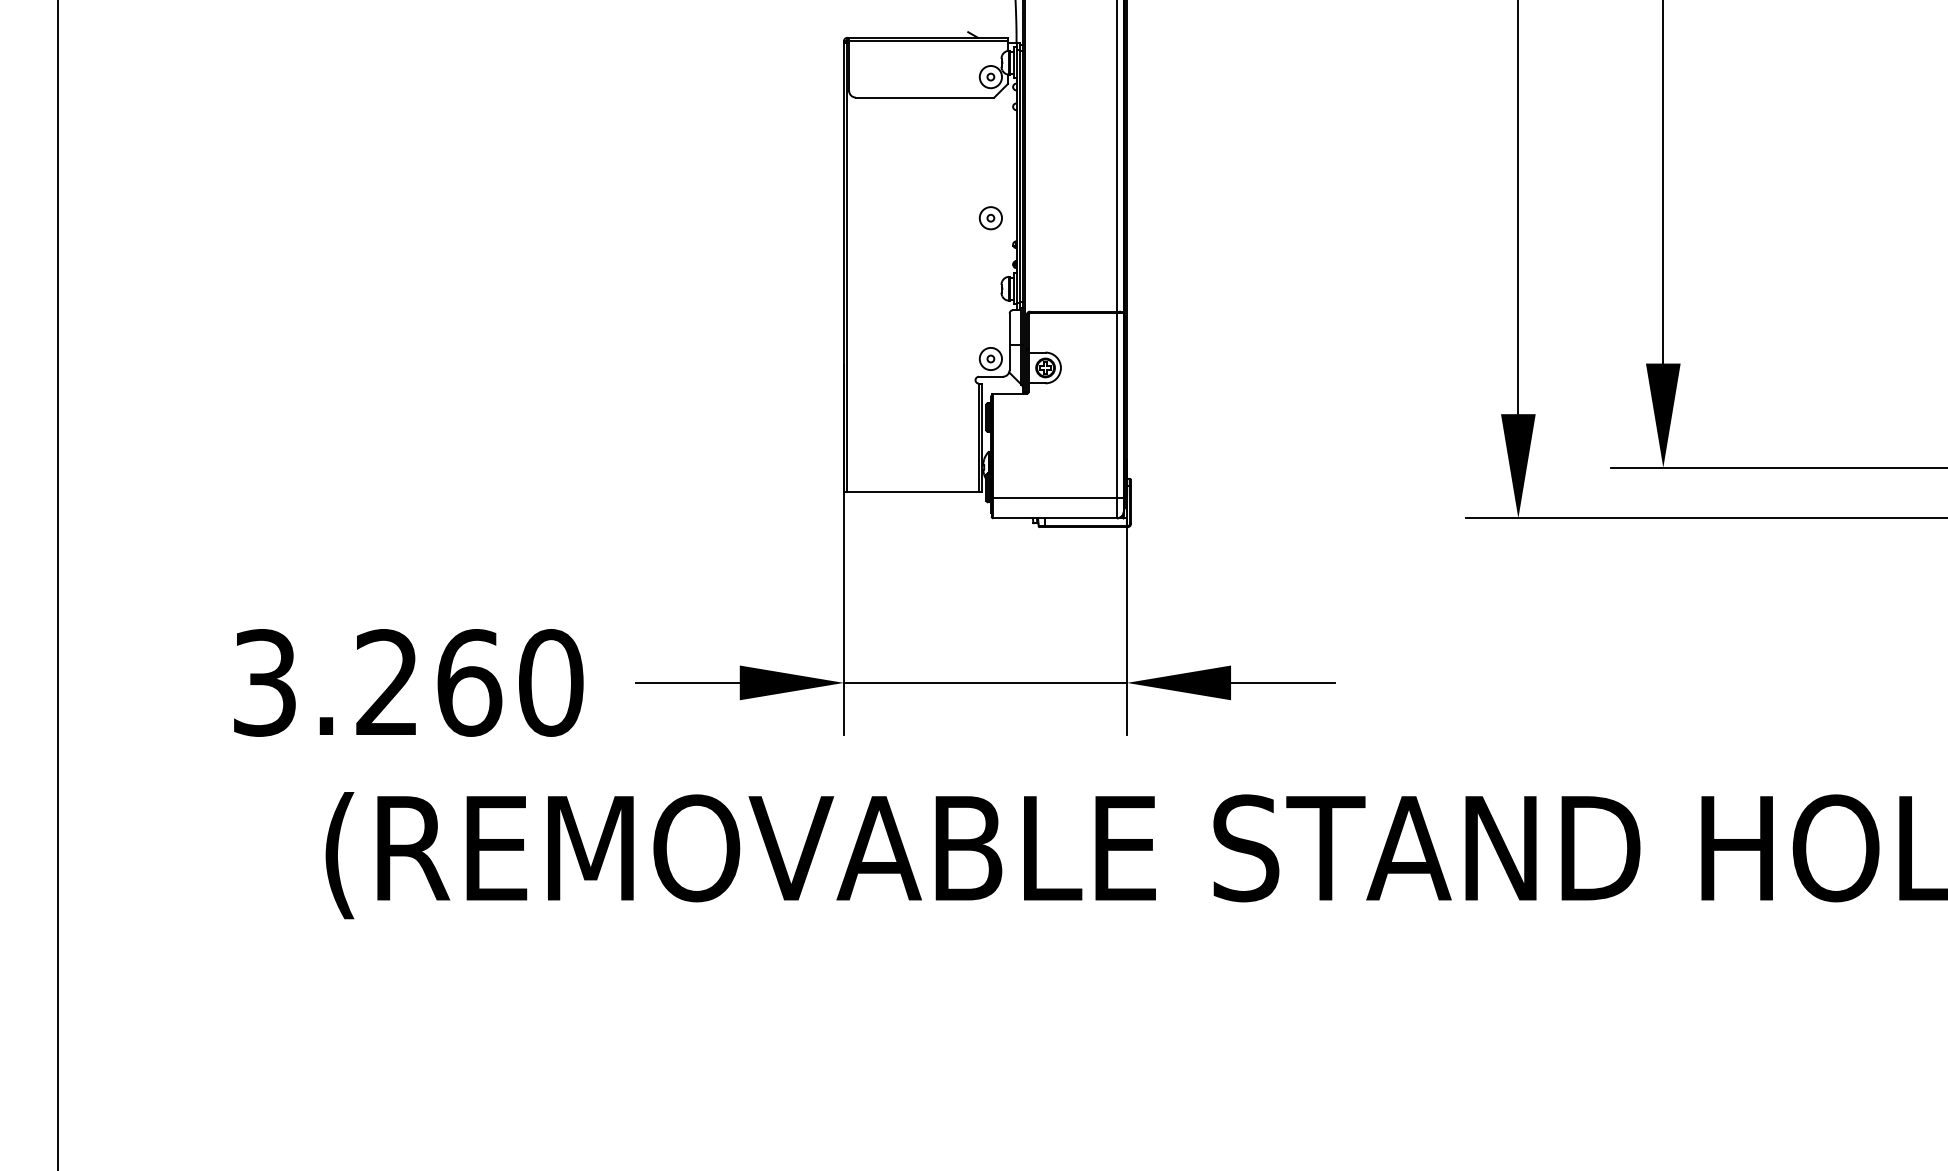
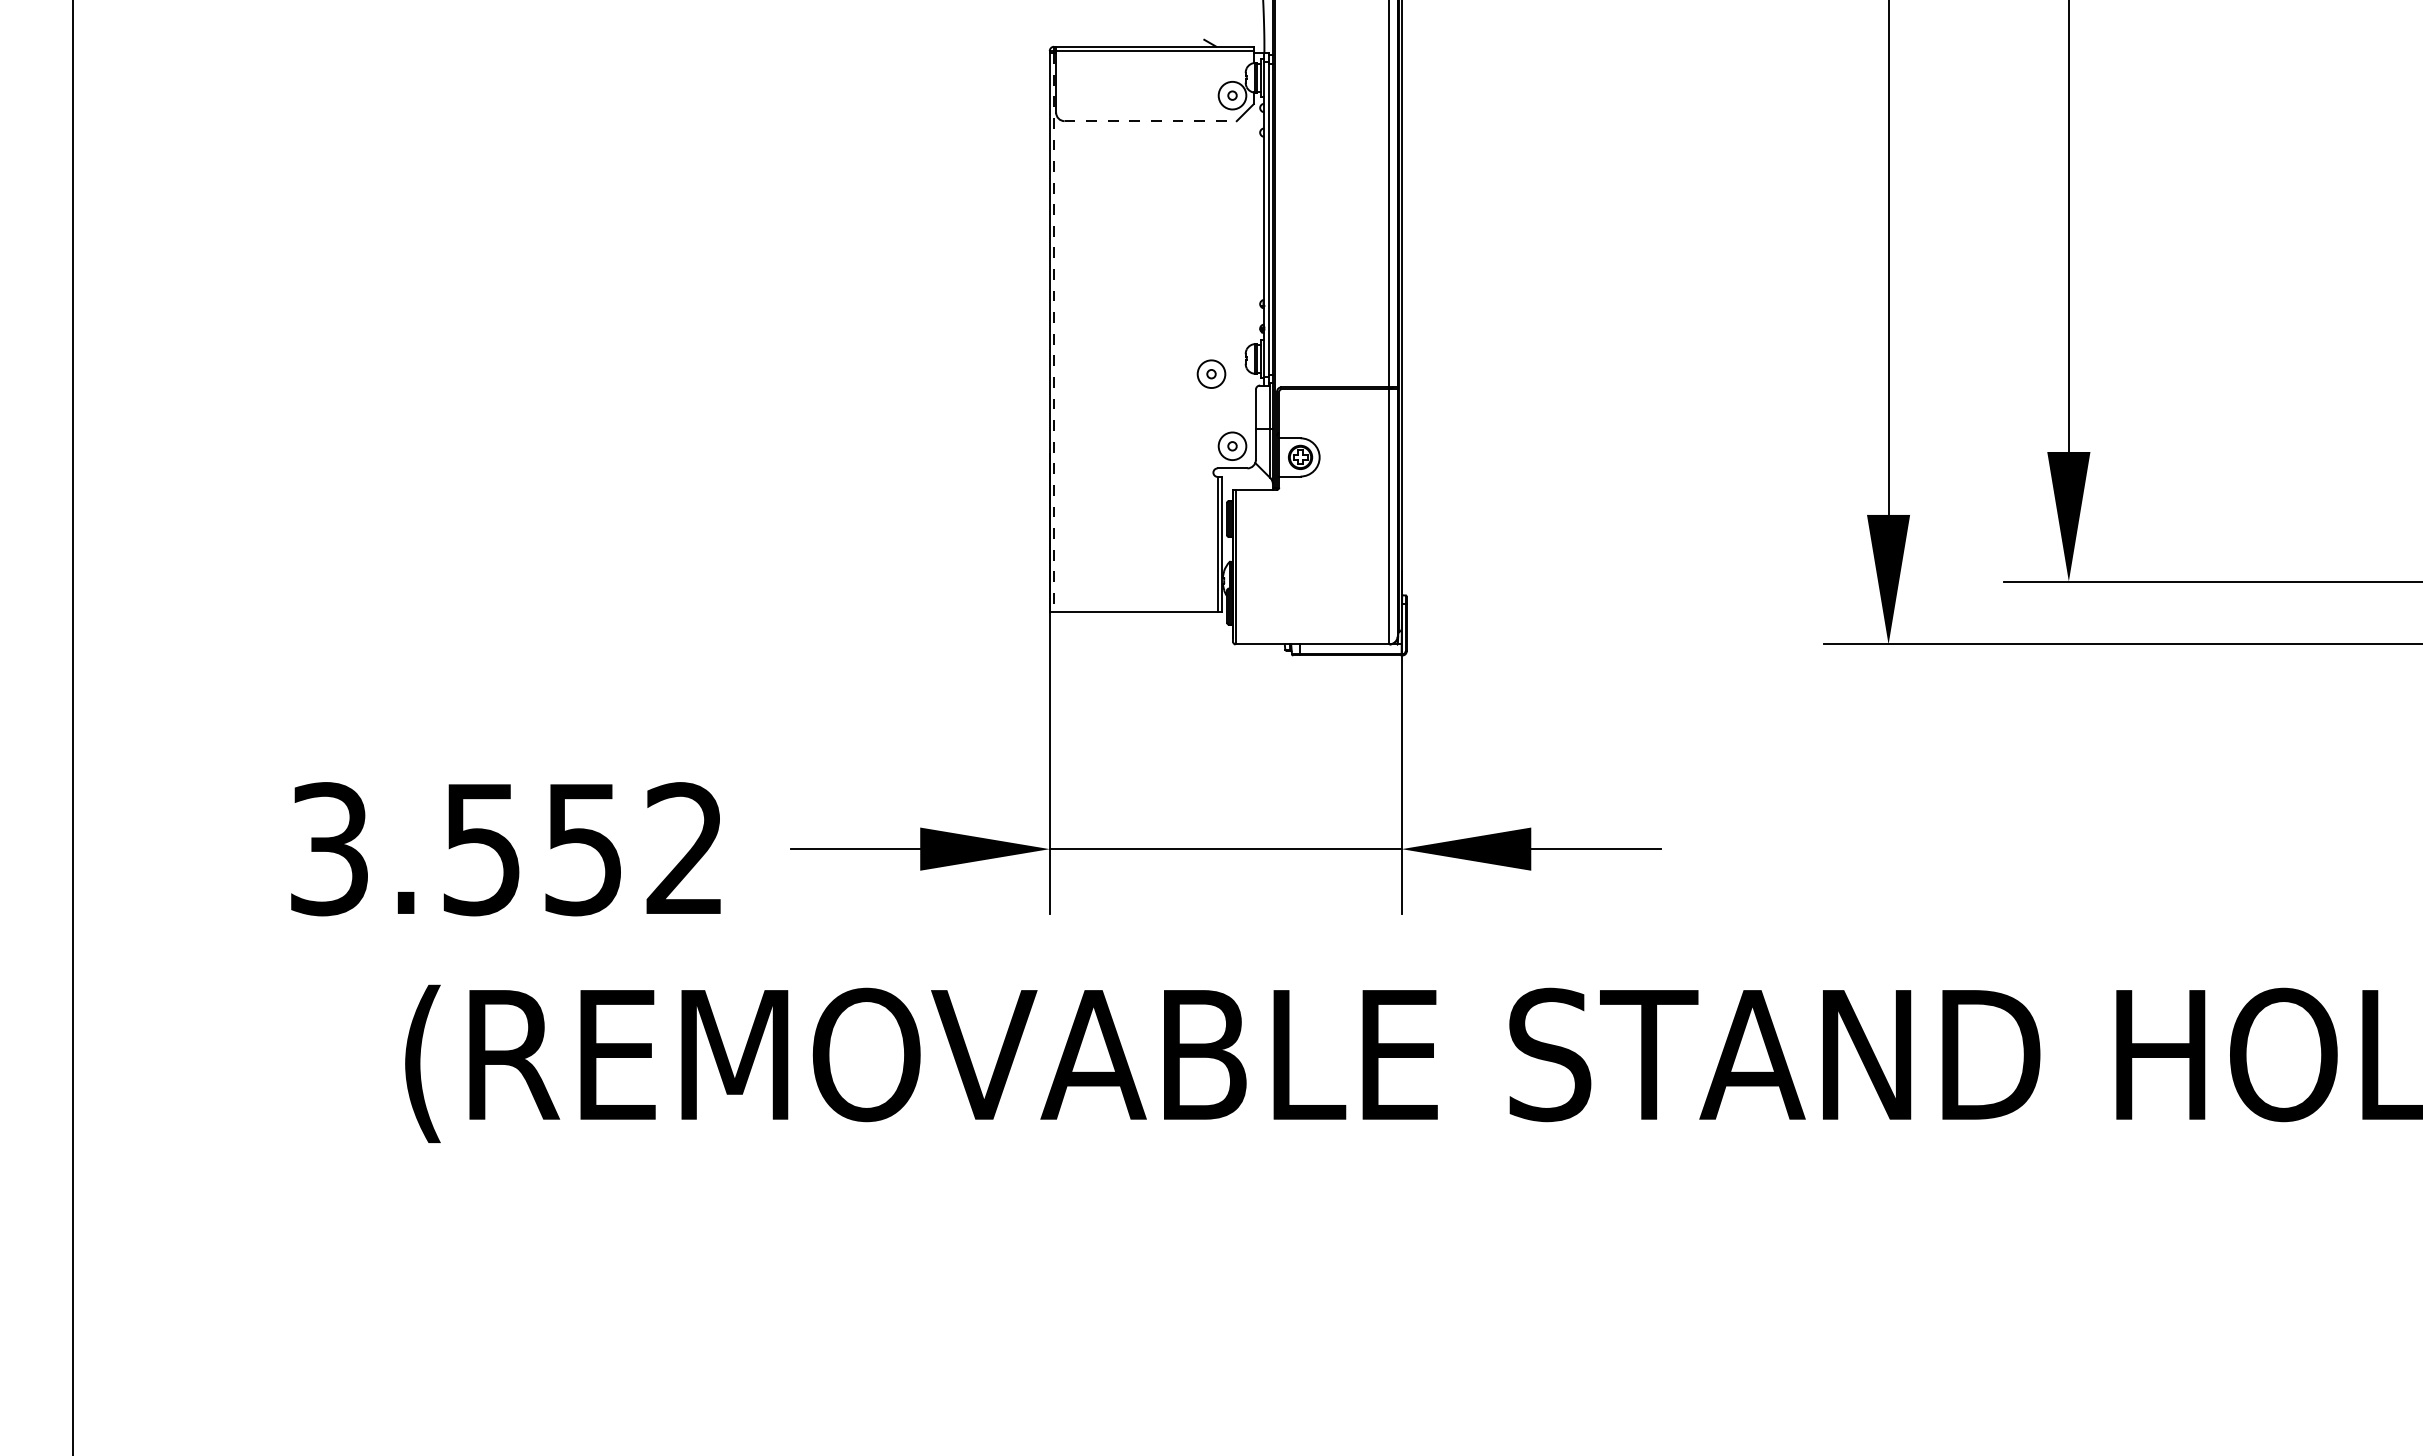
line: (925, 97) -> (1151, 121), solid -> dashed
part: (990, 217) -> (1211, 373), moved
line: (847, 268) -> (1054, 333), solid -> dashed
line: (1058, 497) -> (1316, 618), removed
text: (469, 683) -> (584, 849), 3.260 -> 3.552

